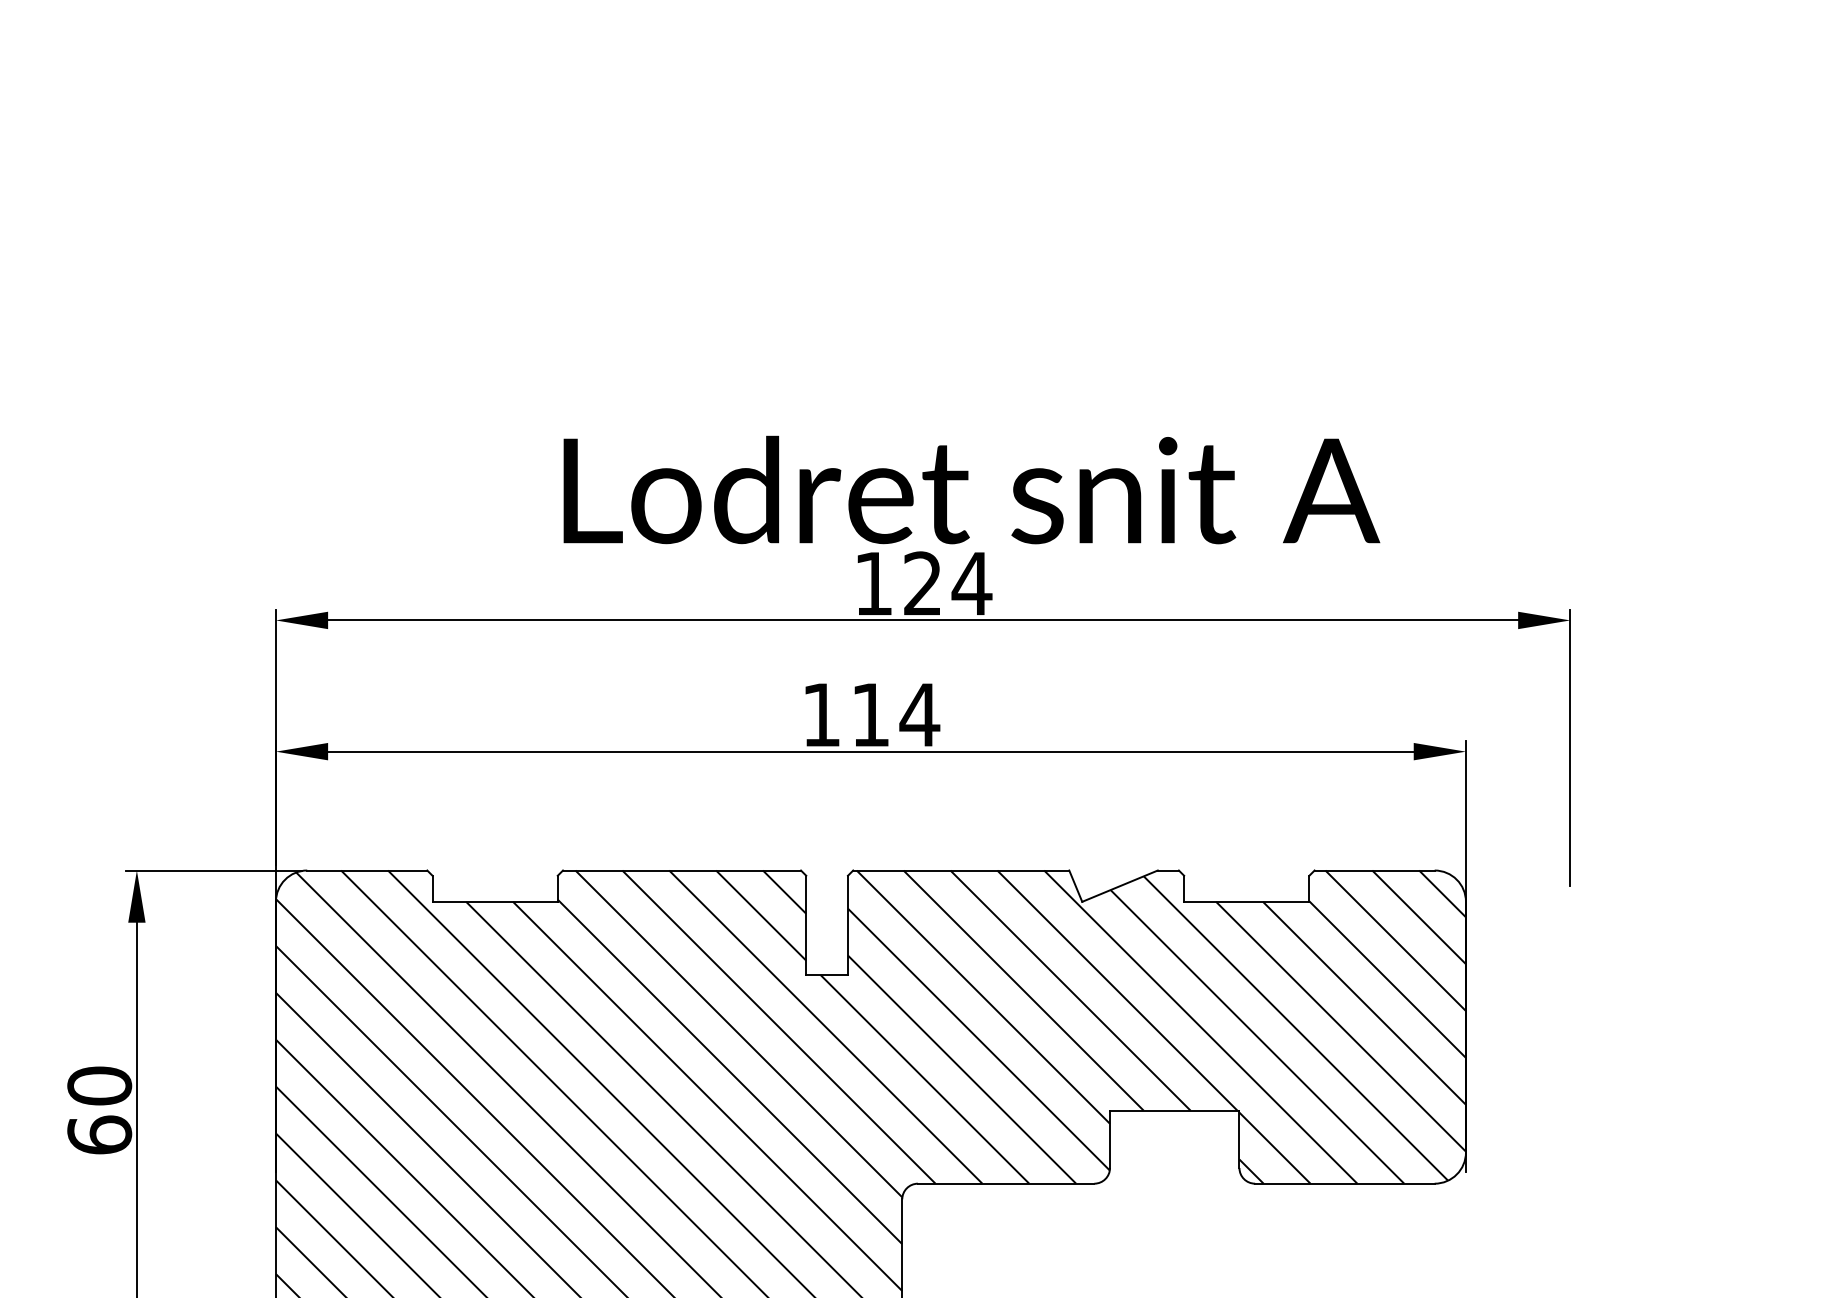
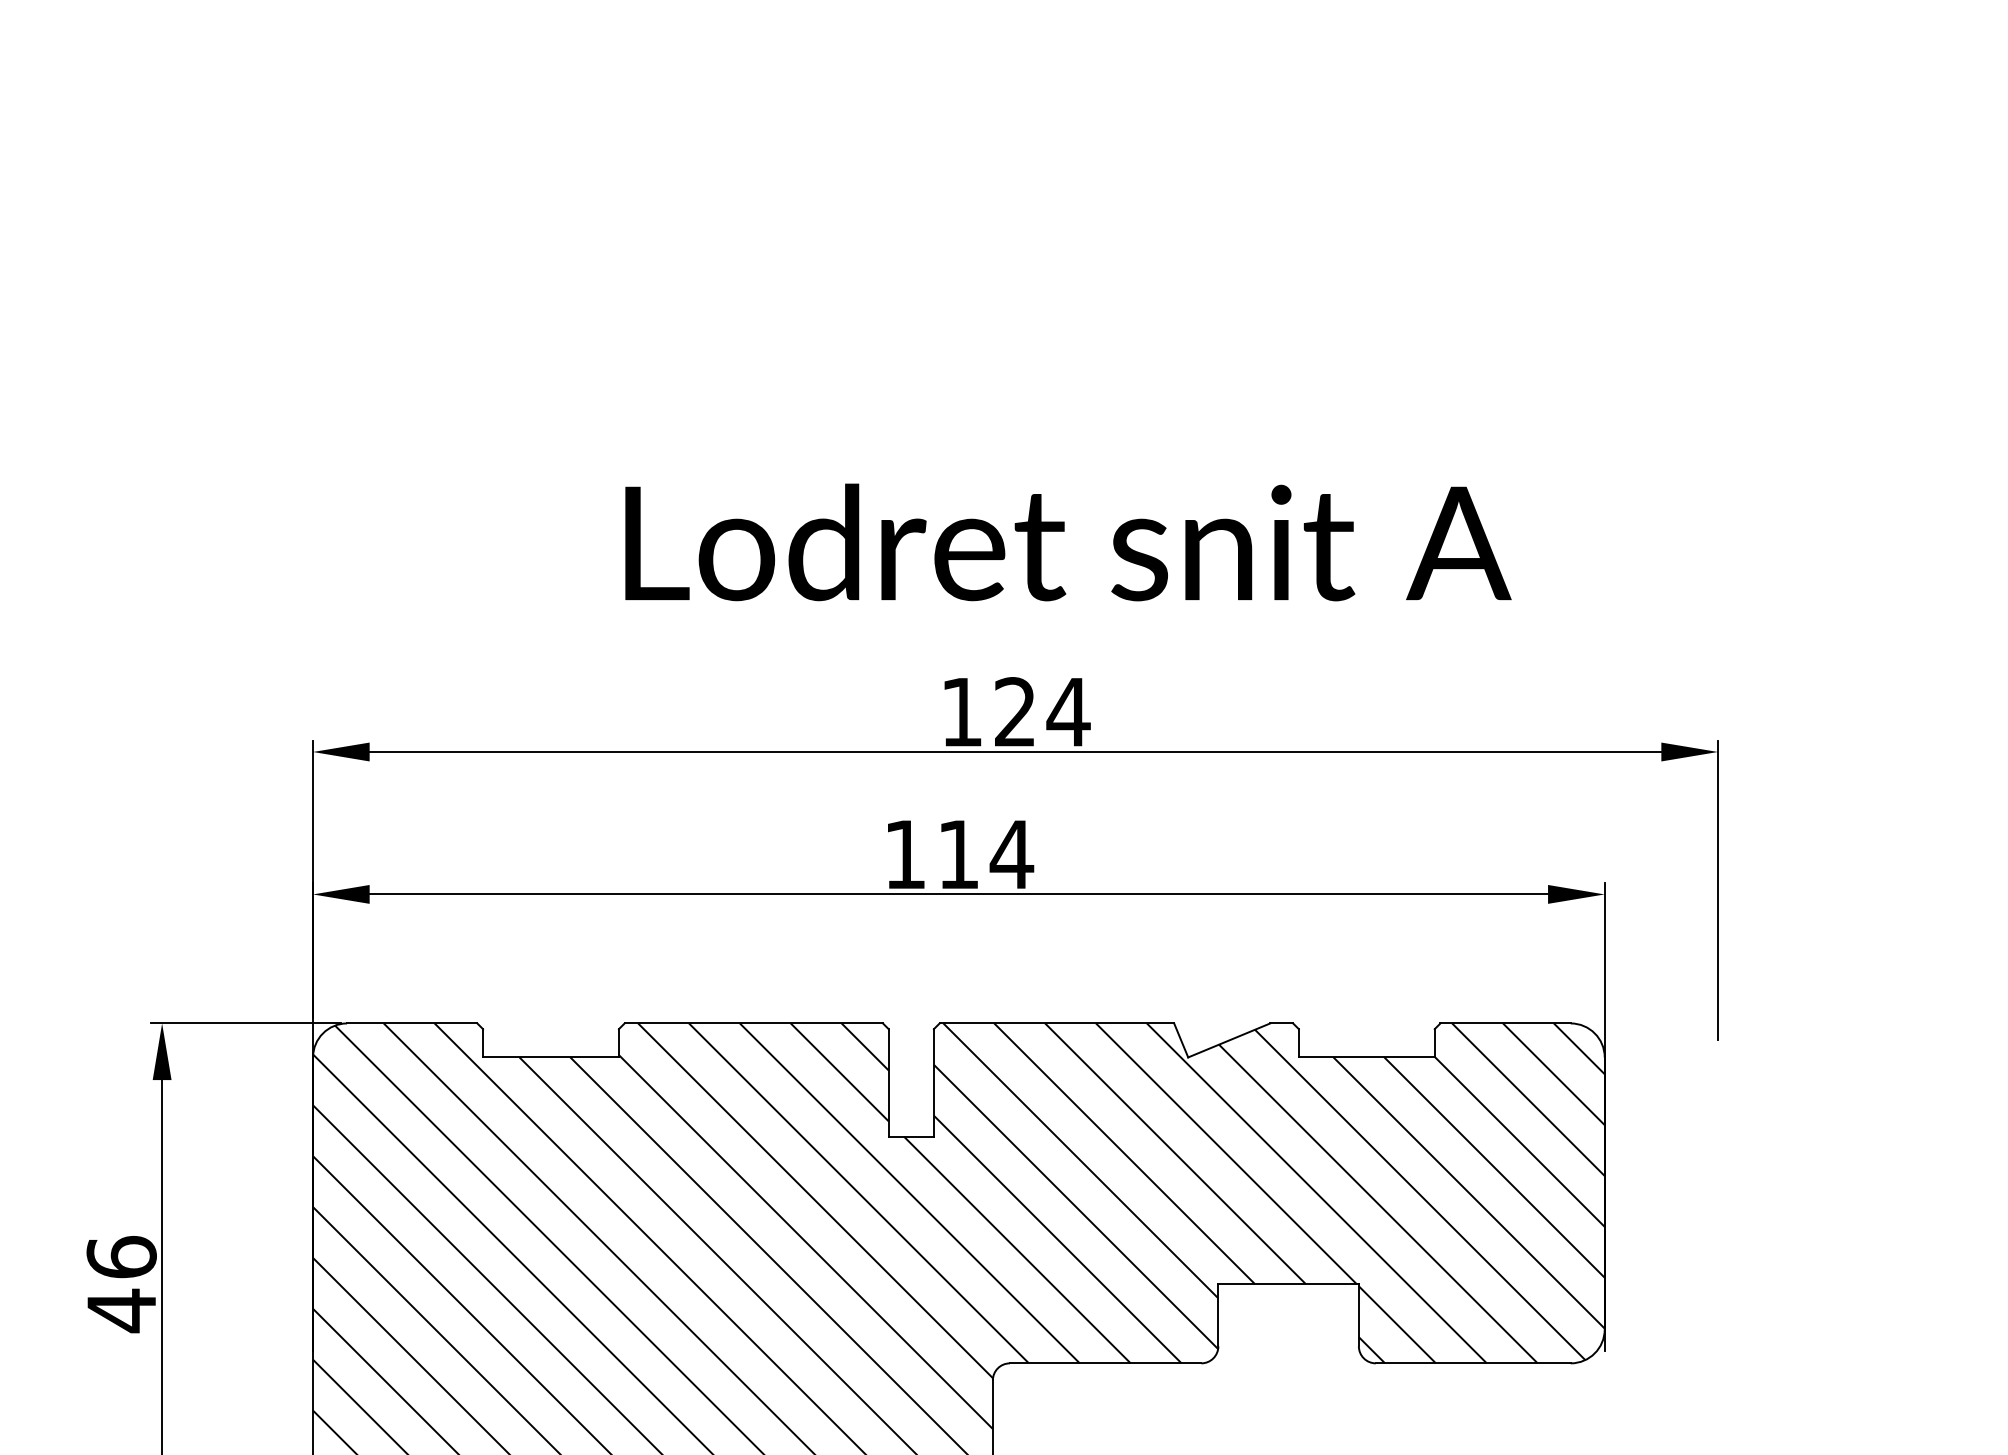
text: (971, 490) -> (1068, 542), moved
text: (99, 1111) -> (121, 1284), 60 -> 46

